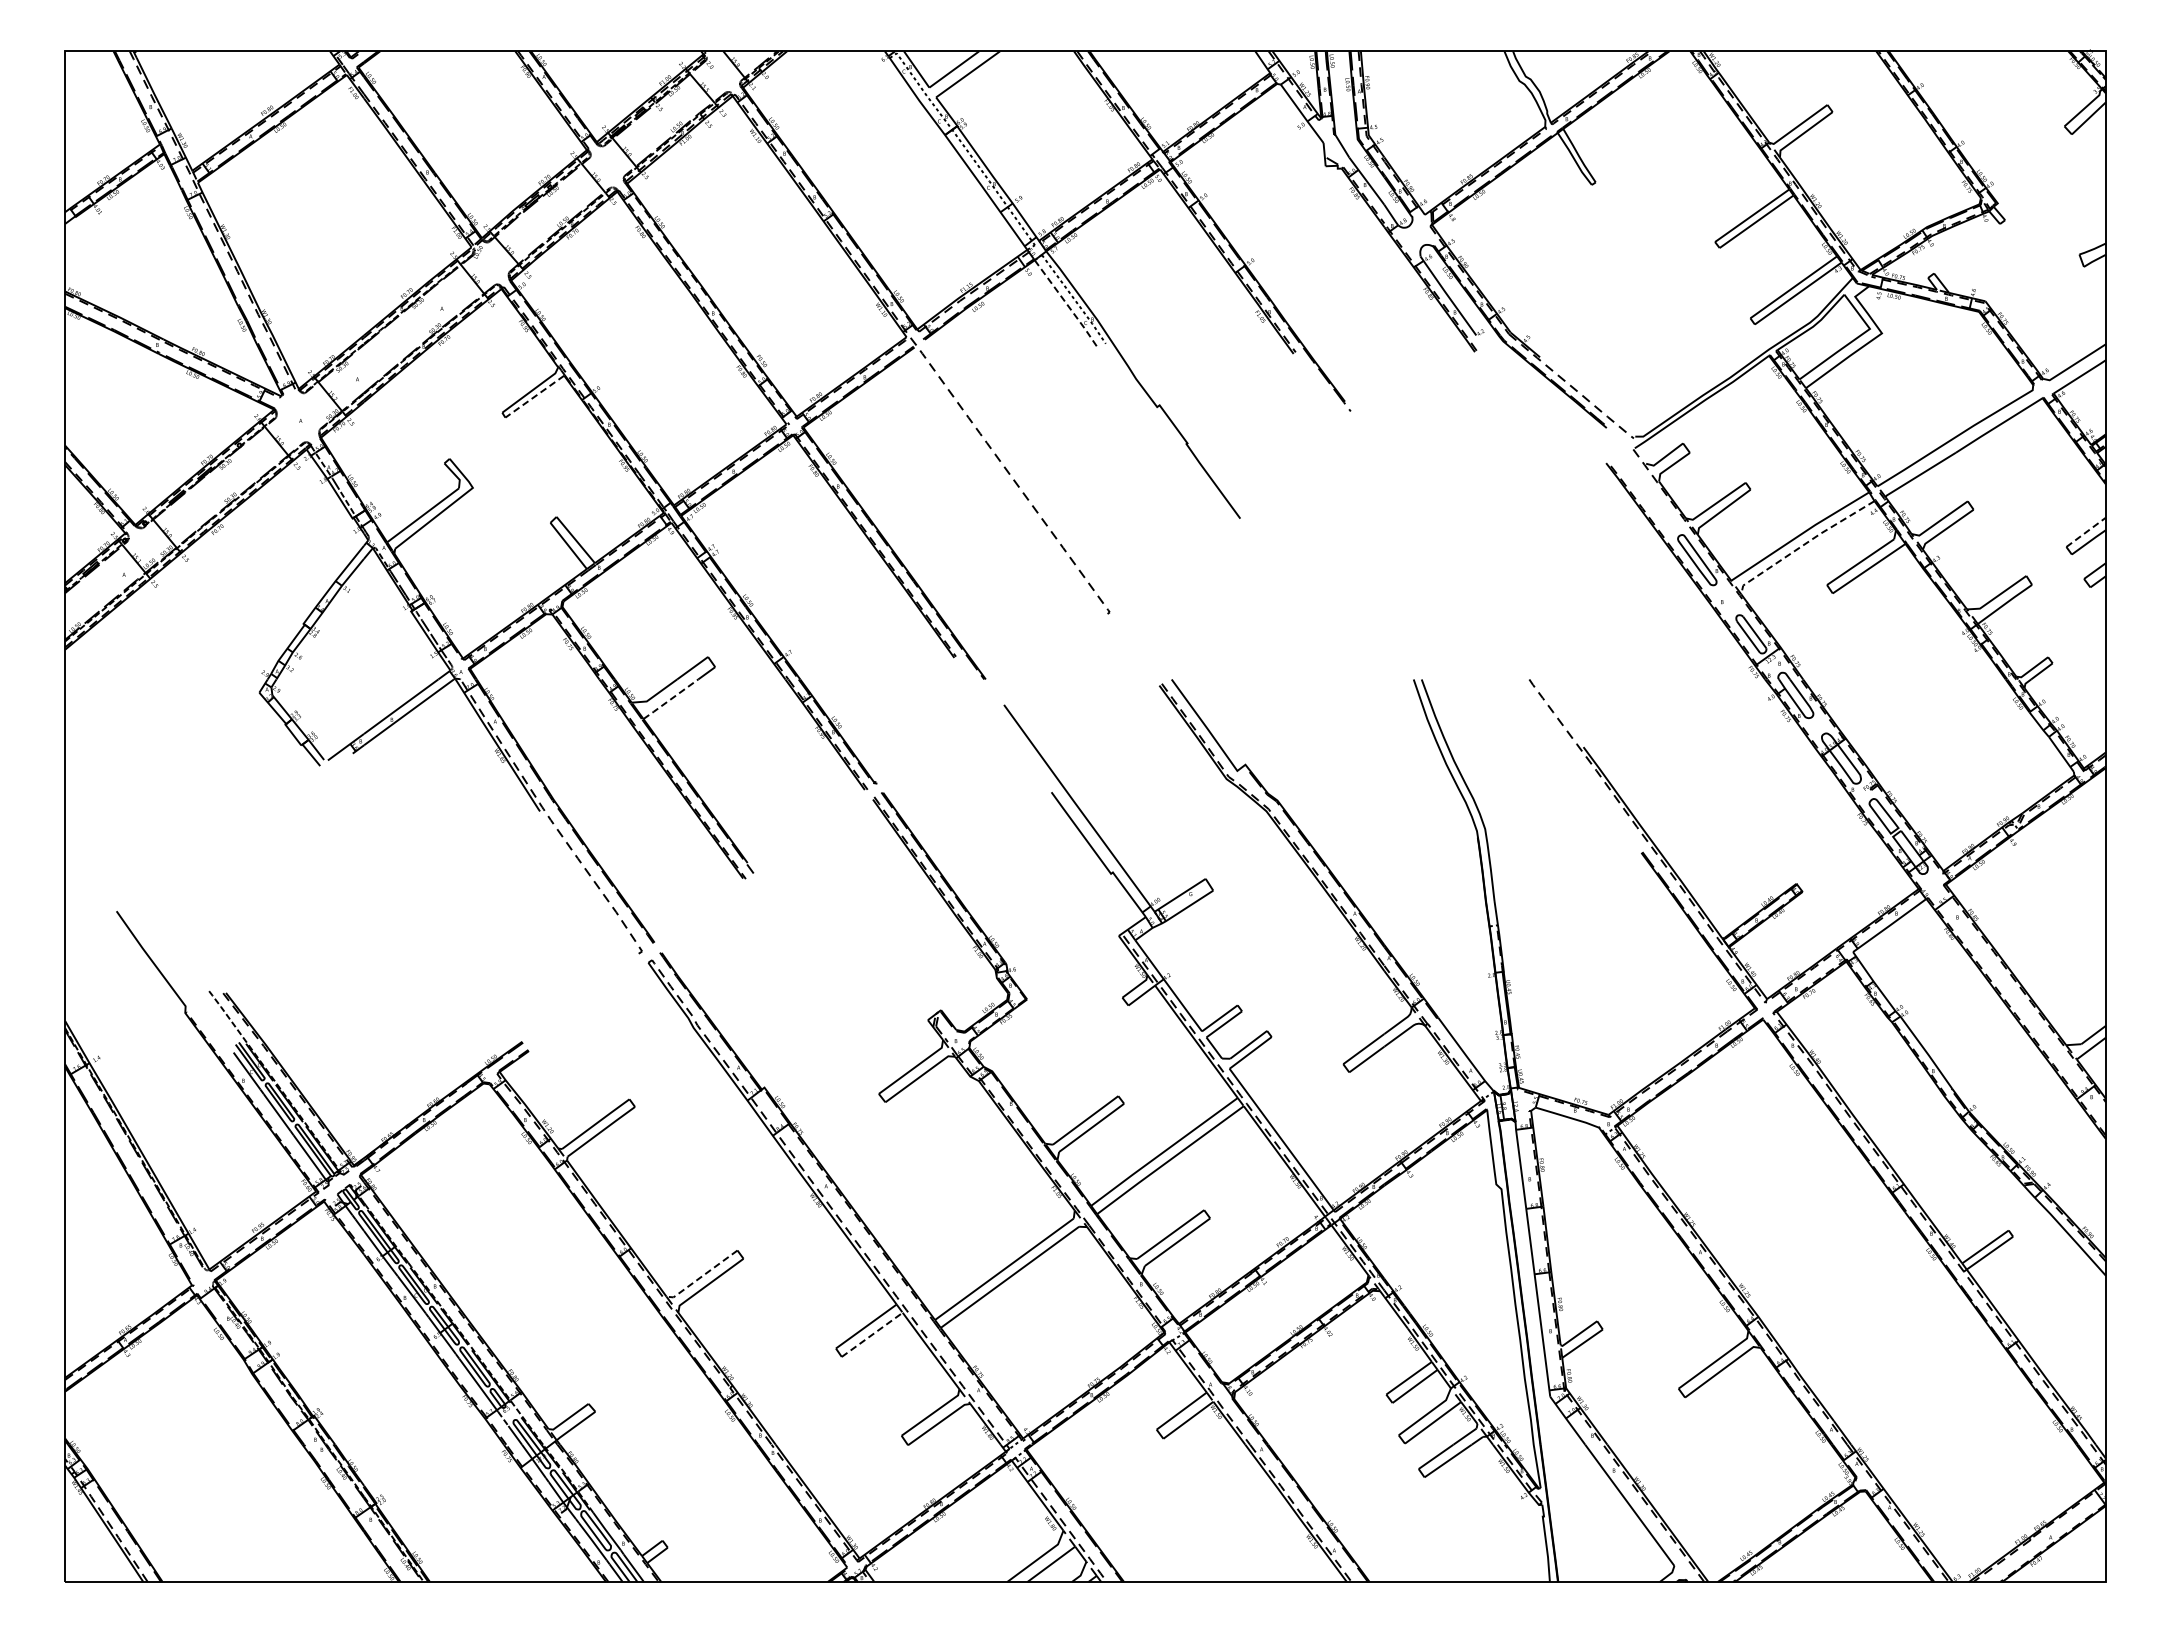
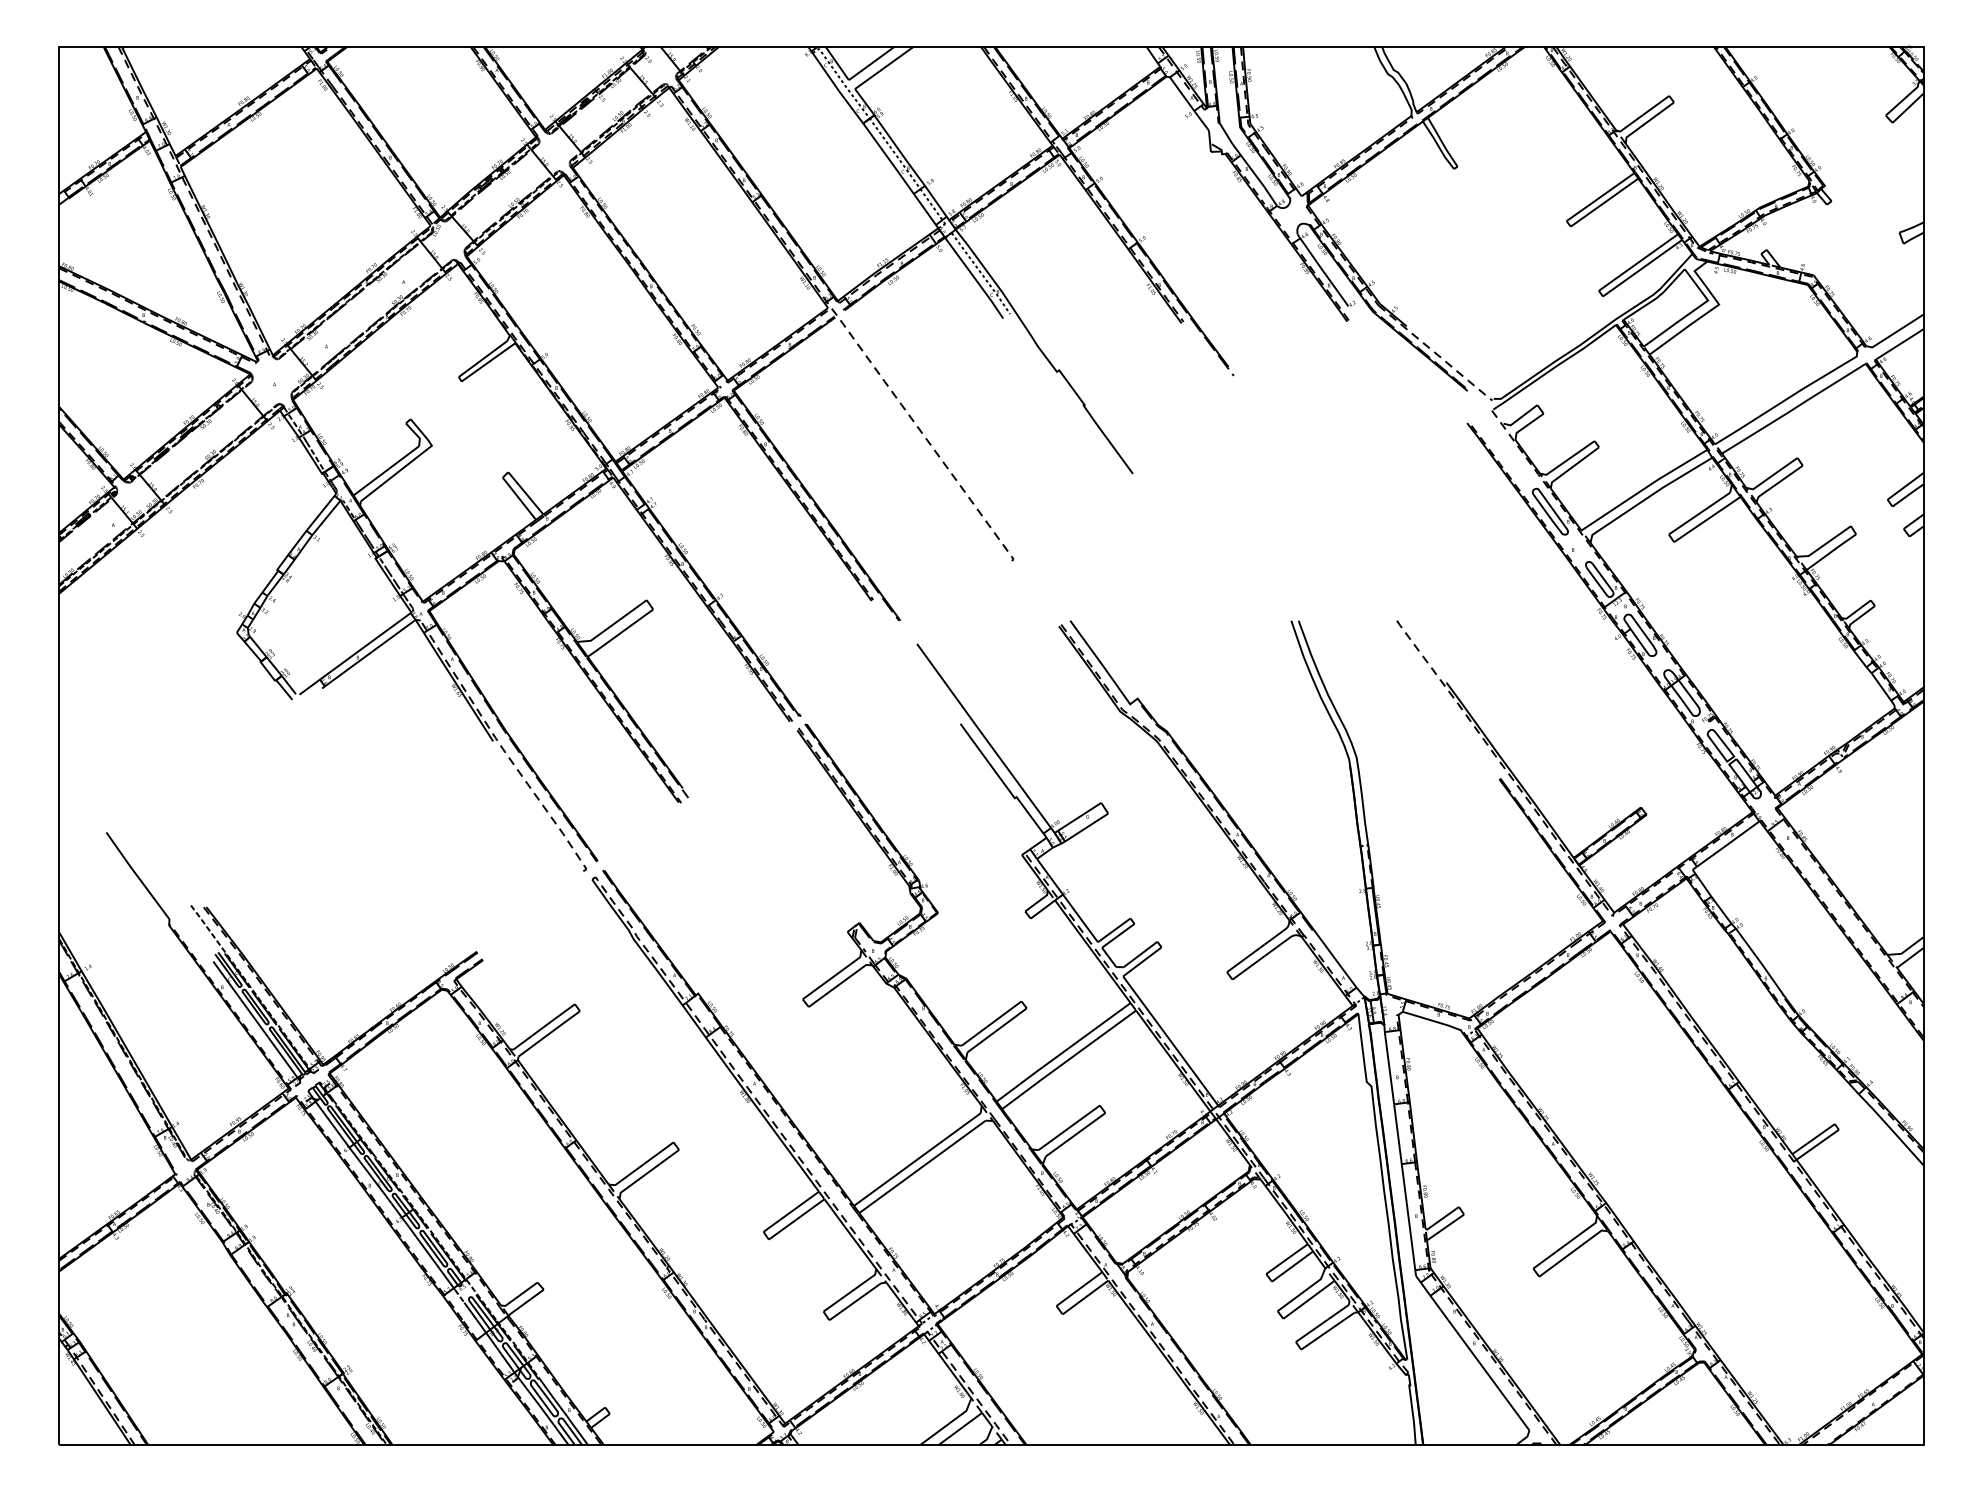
line: (1067, 304) -> (975, 278), dashed -> solid
line: (534, 396) -> (488, 362), dashed -> solid
line: (2086, 532) -> (1905, 486), dashed -> solid
line: (1804, 544) -> (1648, 497), dashed -> solid
line: (670, 699) -> (612, 639), dashed -> solid
line: (701, 1276) -> (640, 1166), dashed -> solid
line: (872, 1334) -> (796, 1219), dashed -> solid

